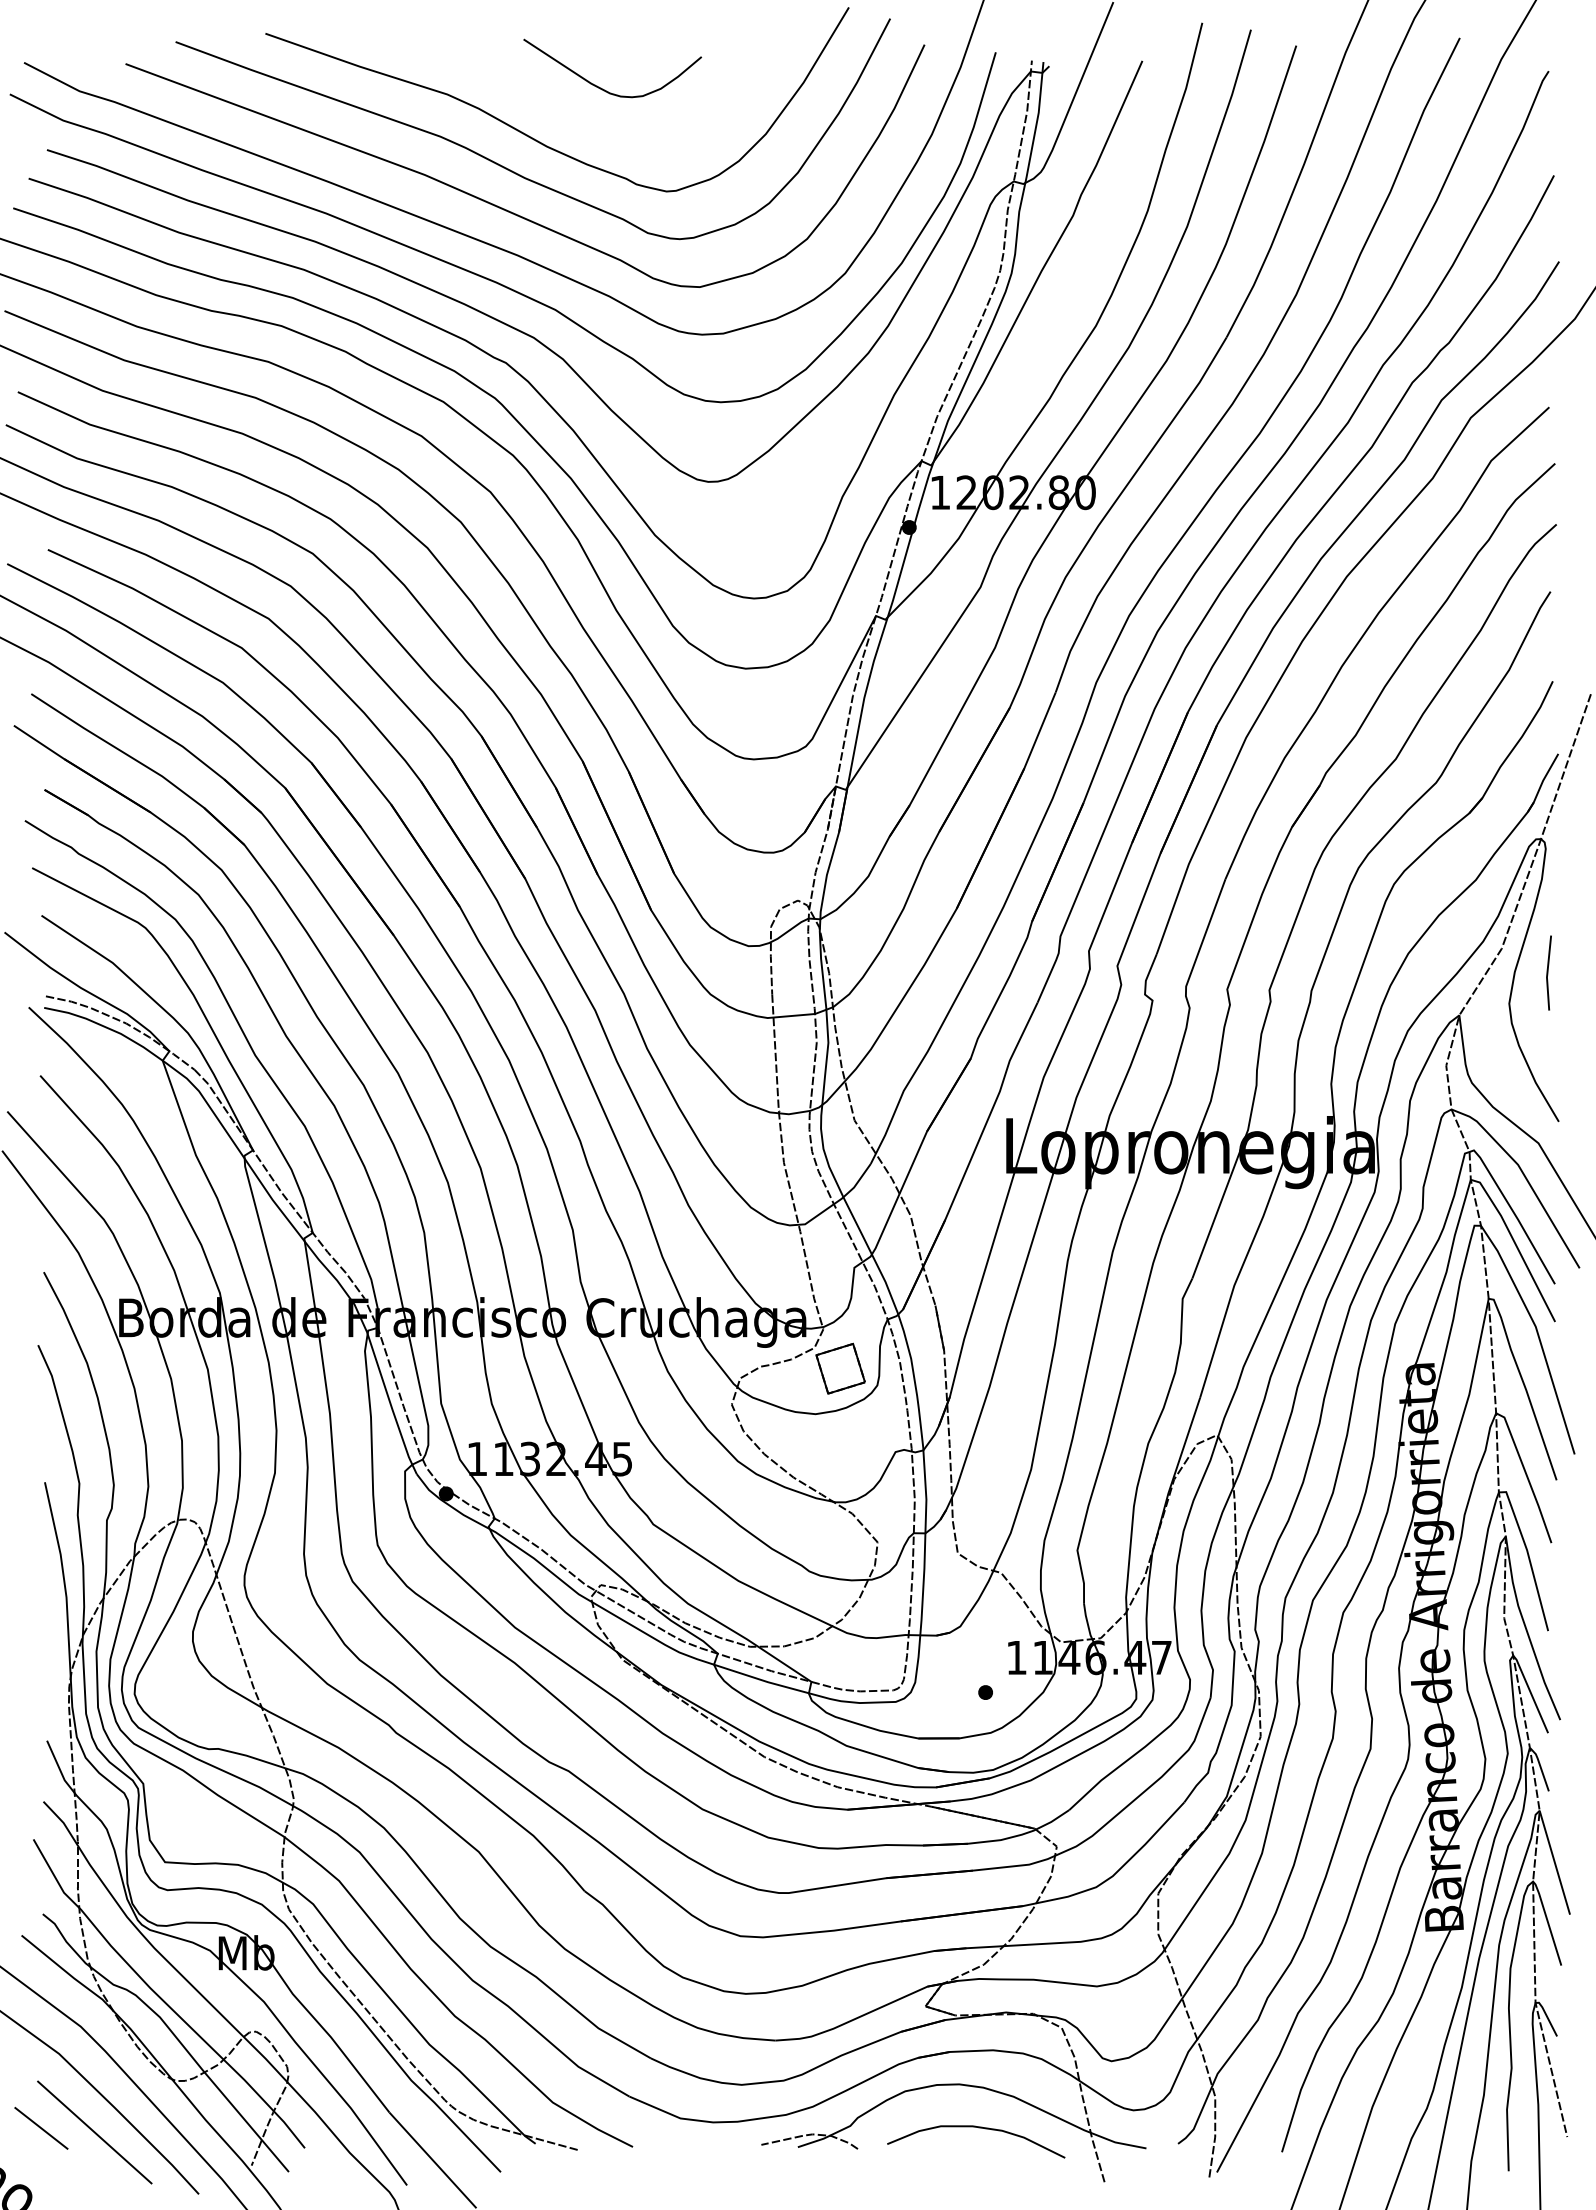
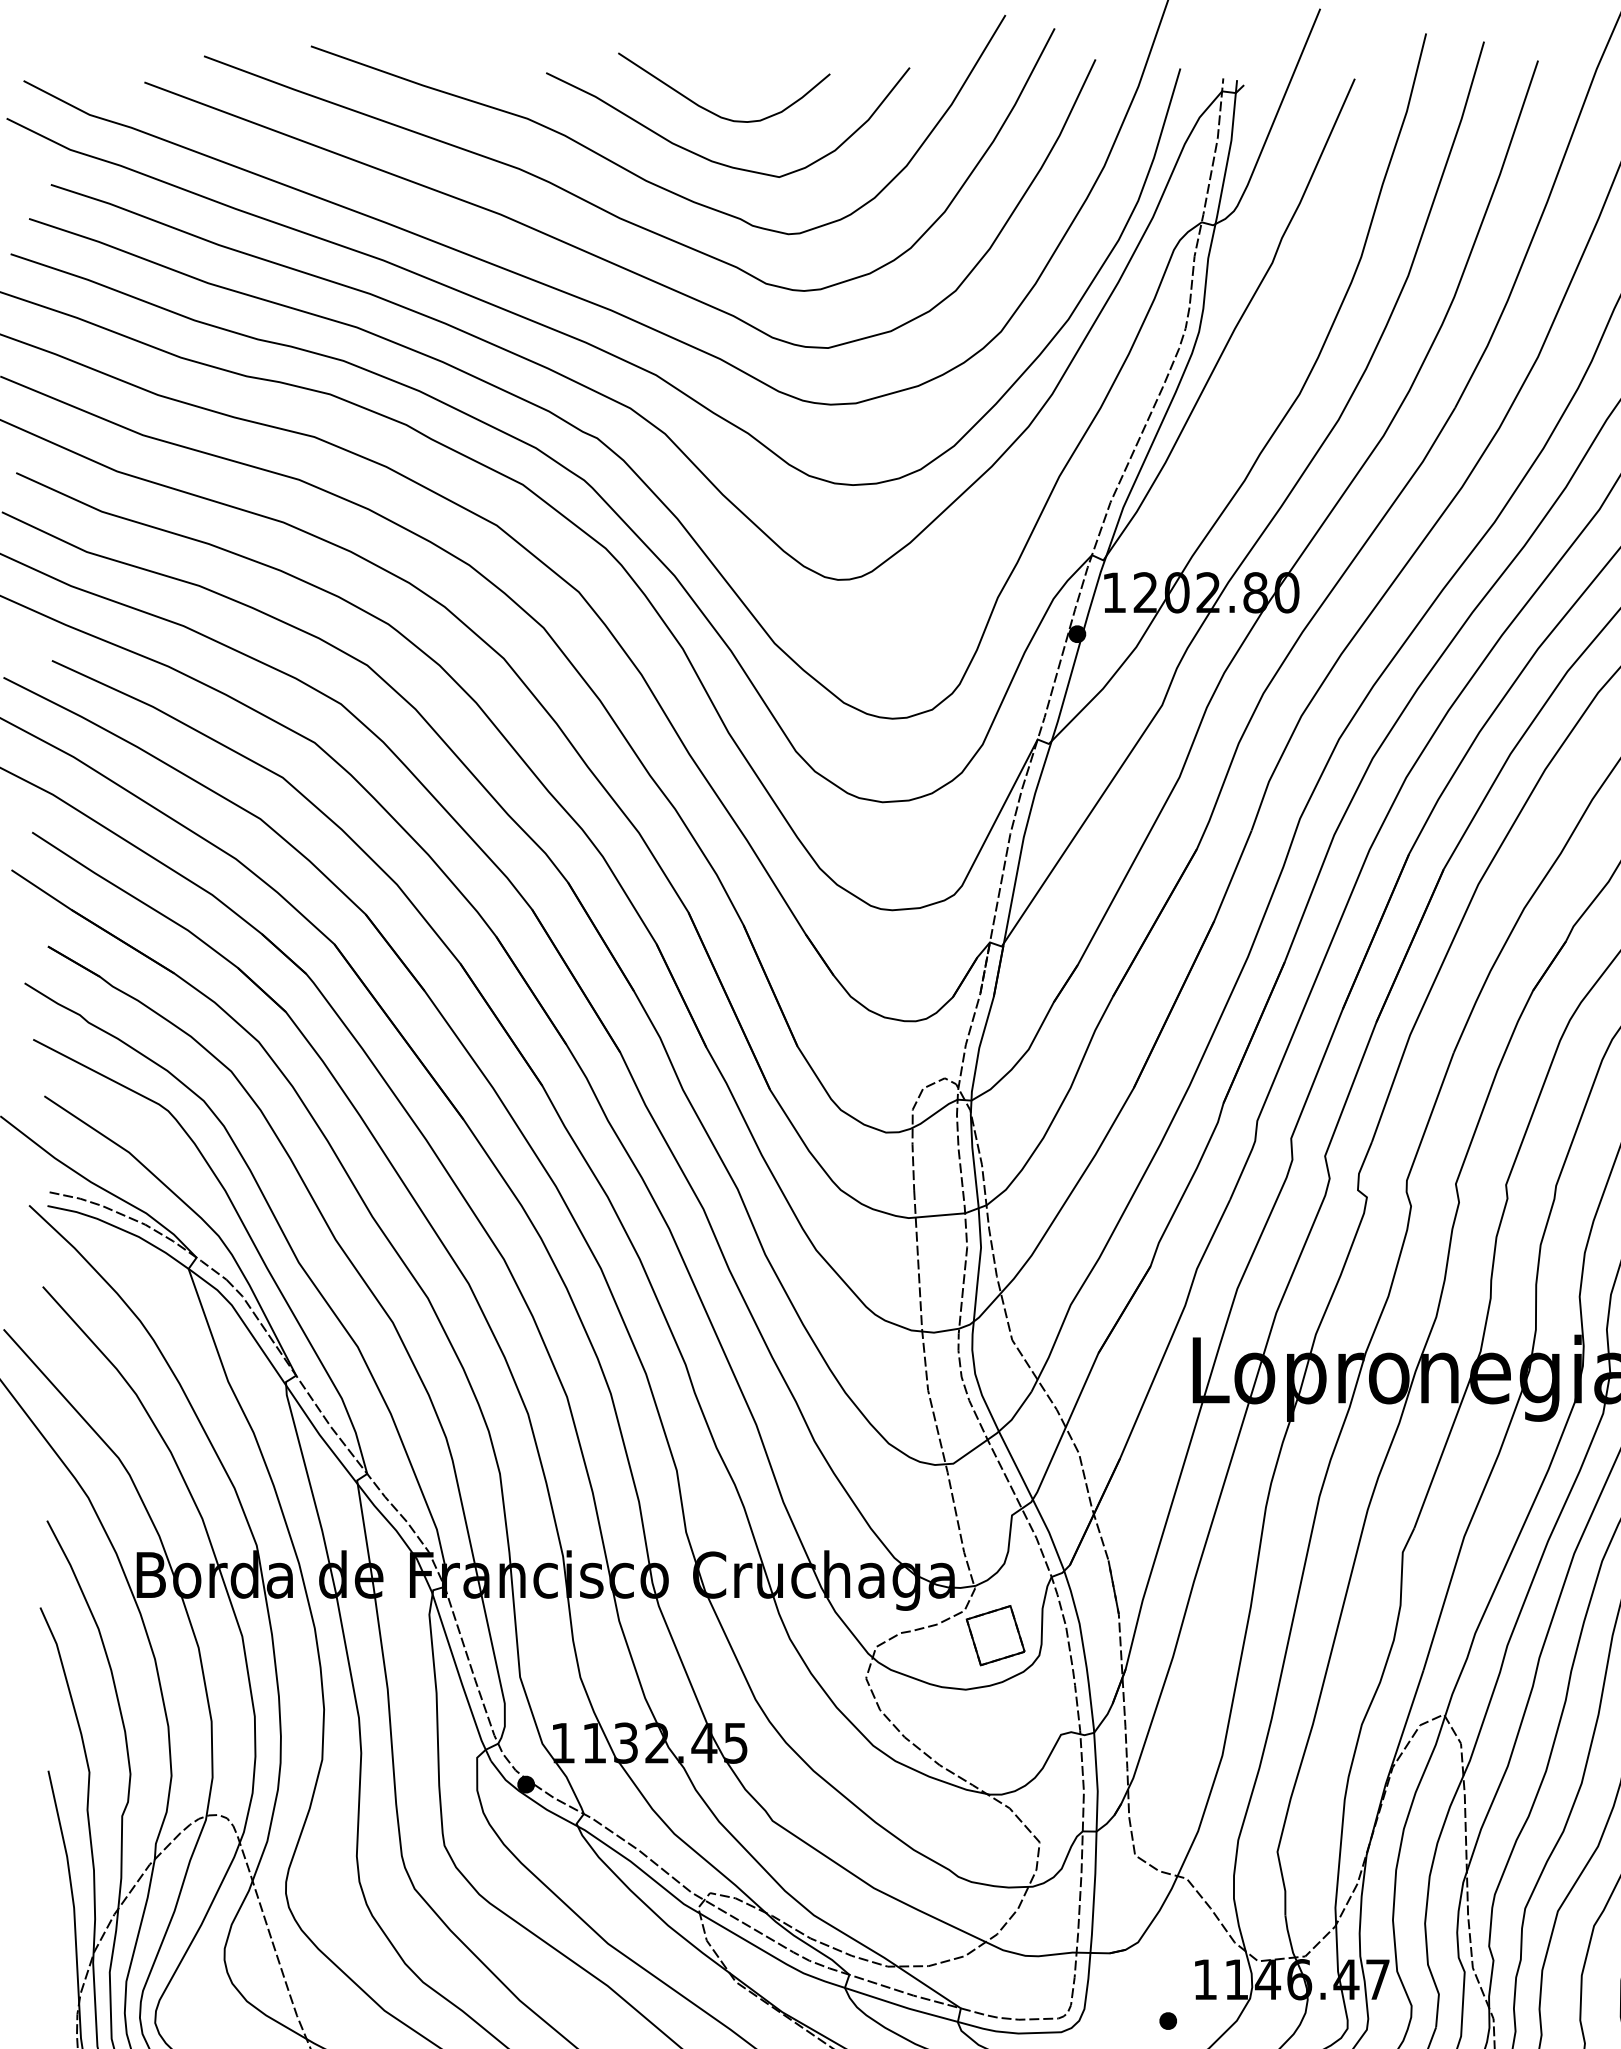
curve: (607, 130) -> (718, 161), added

